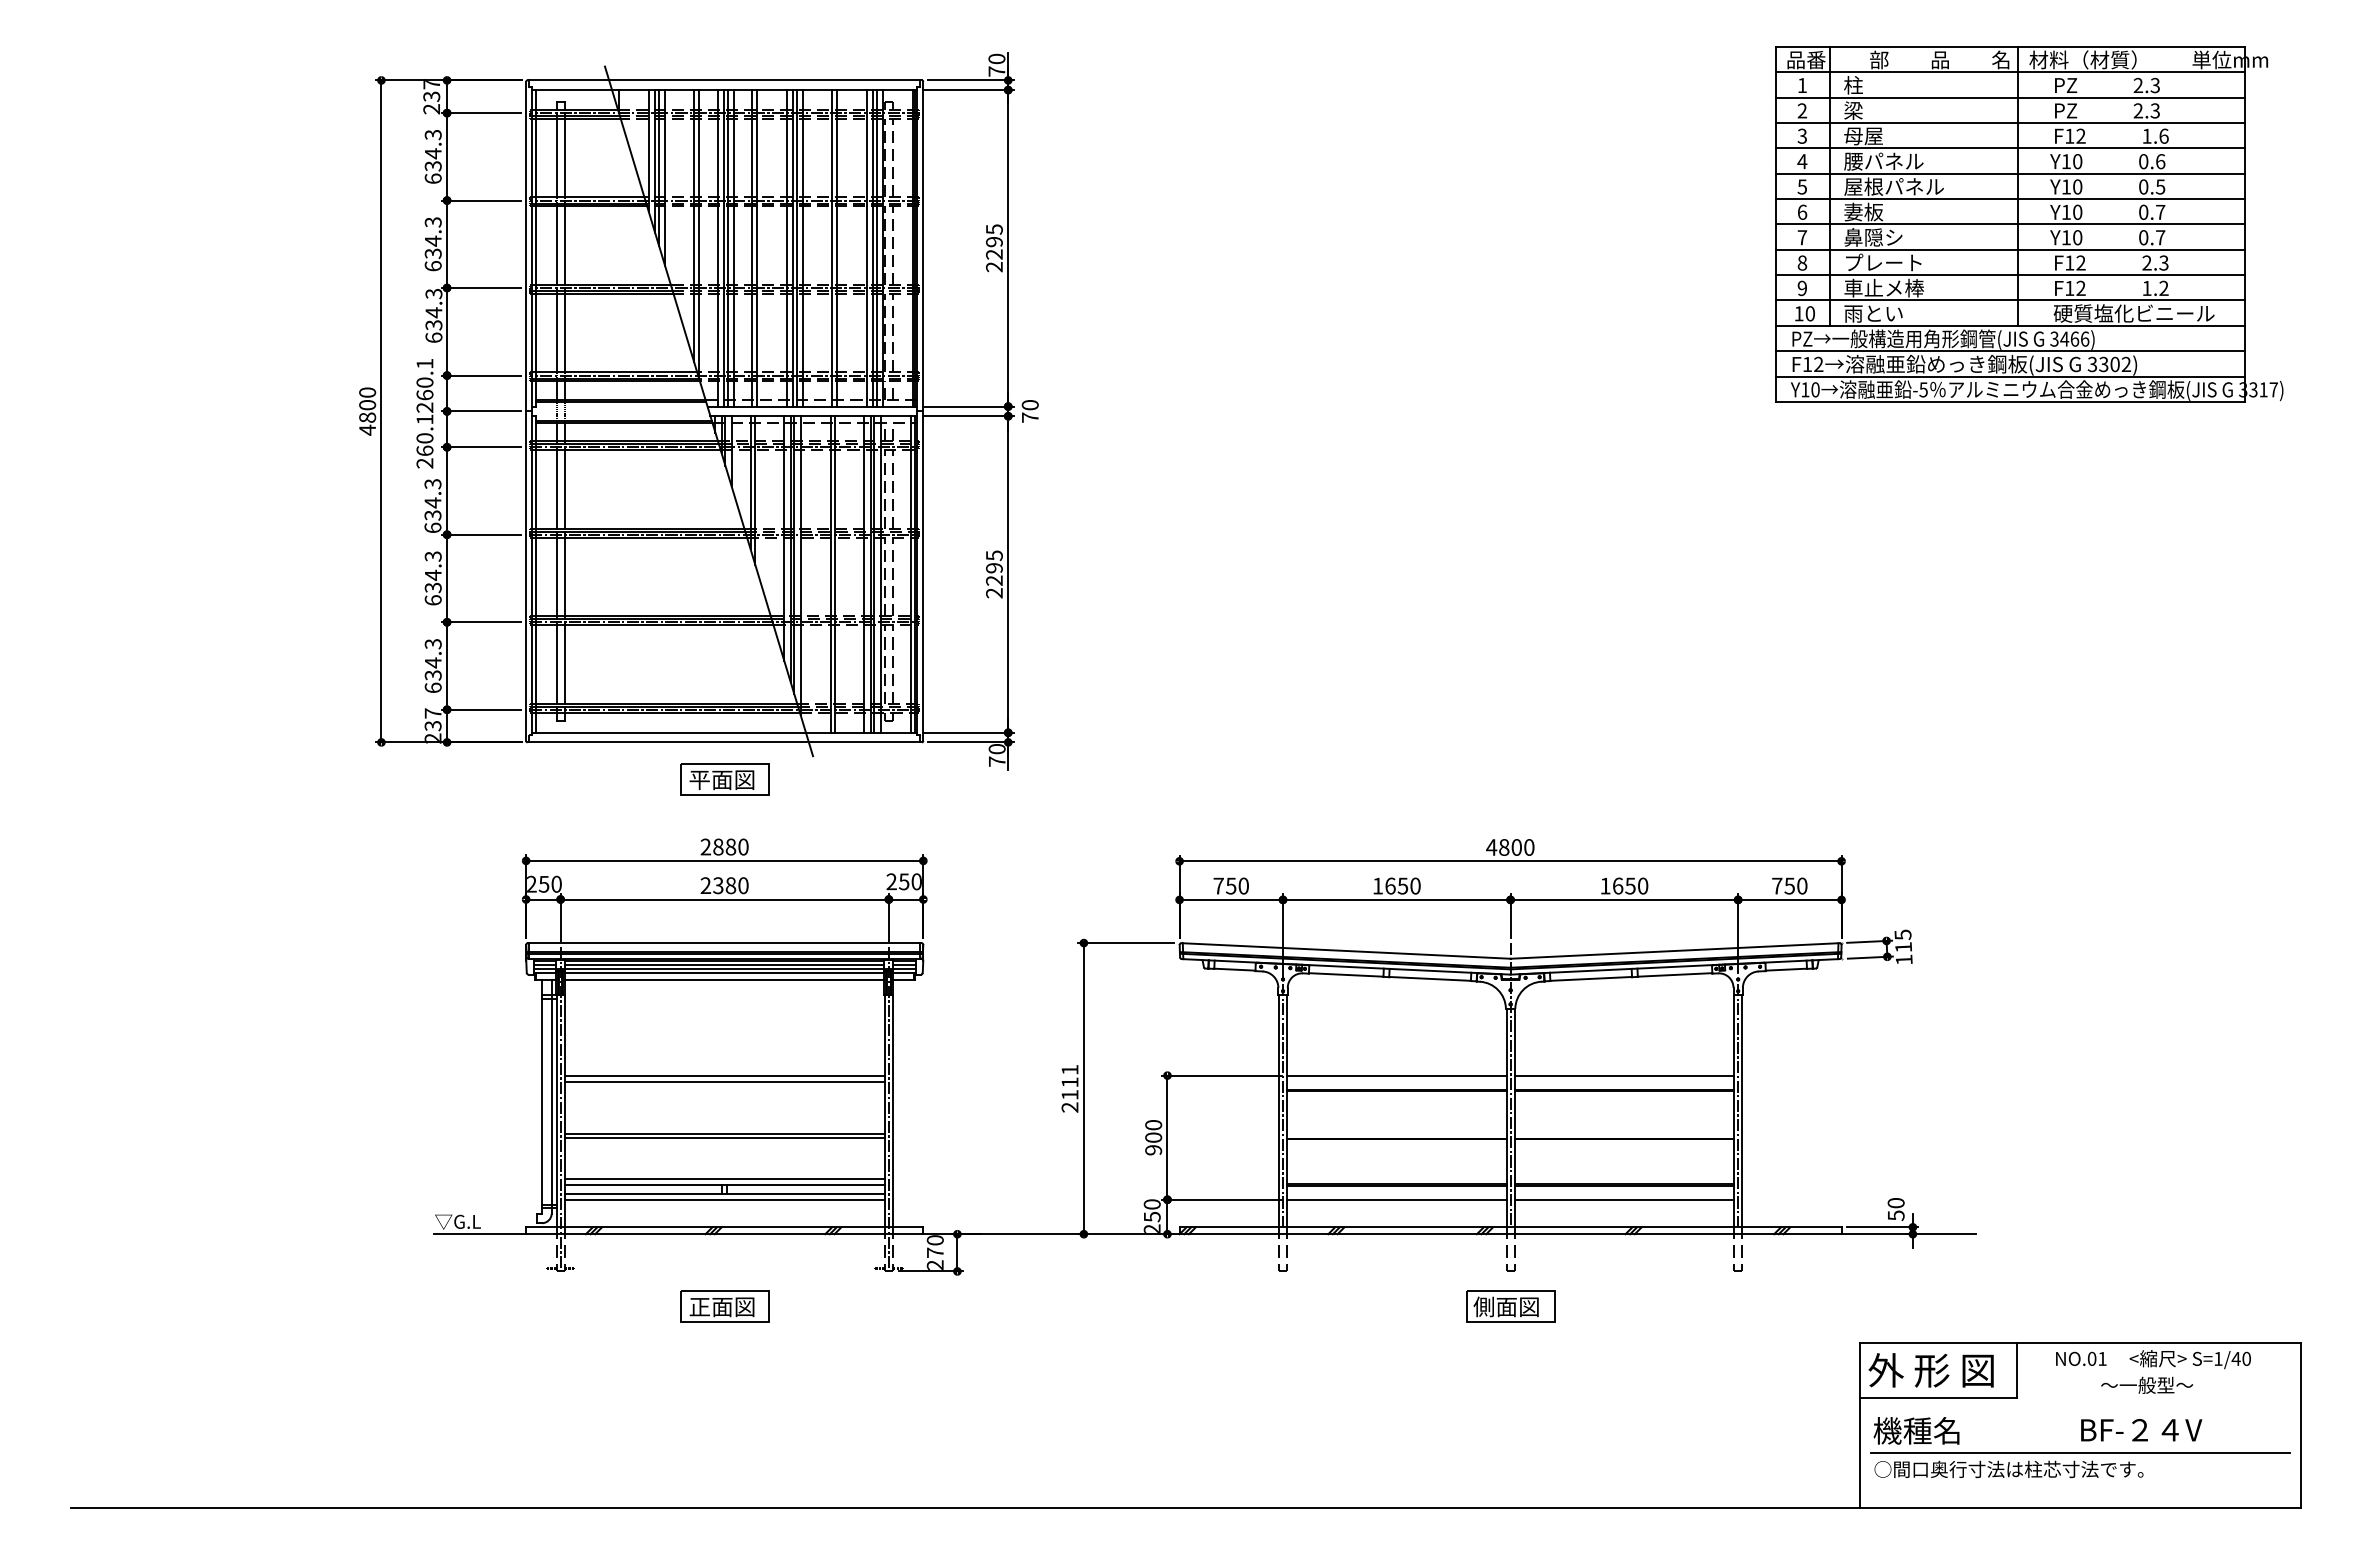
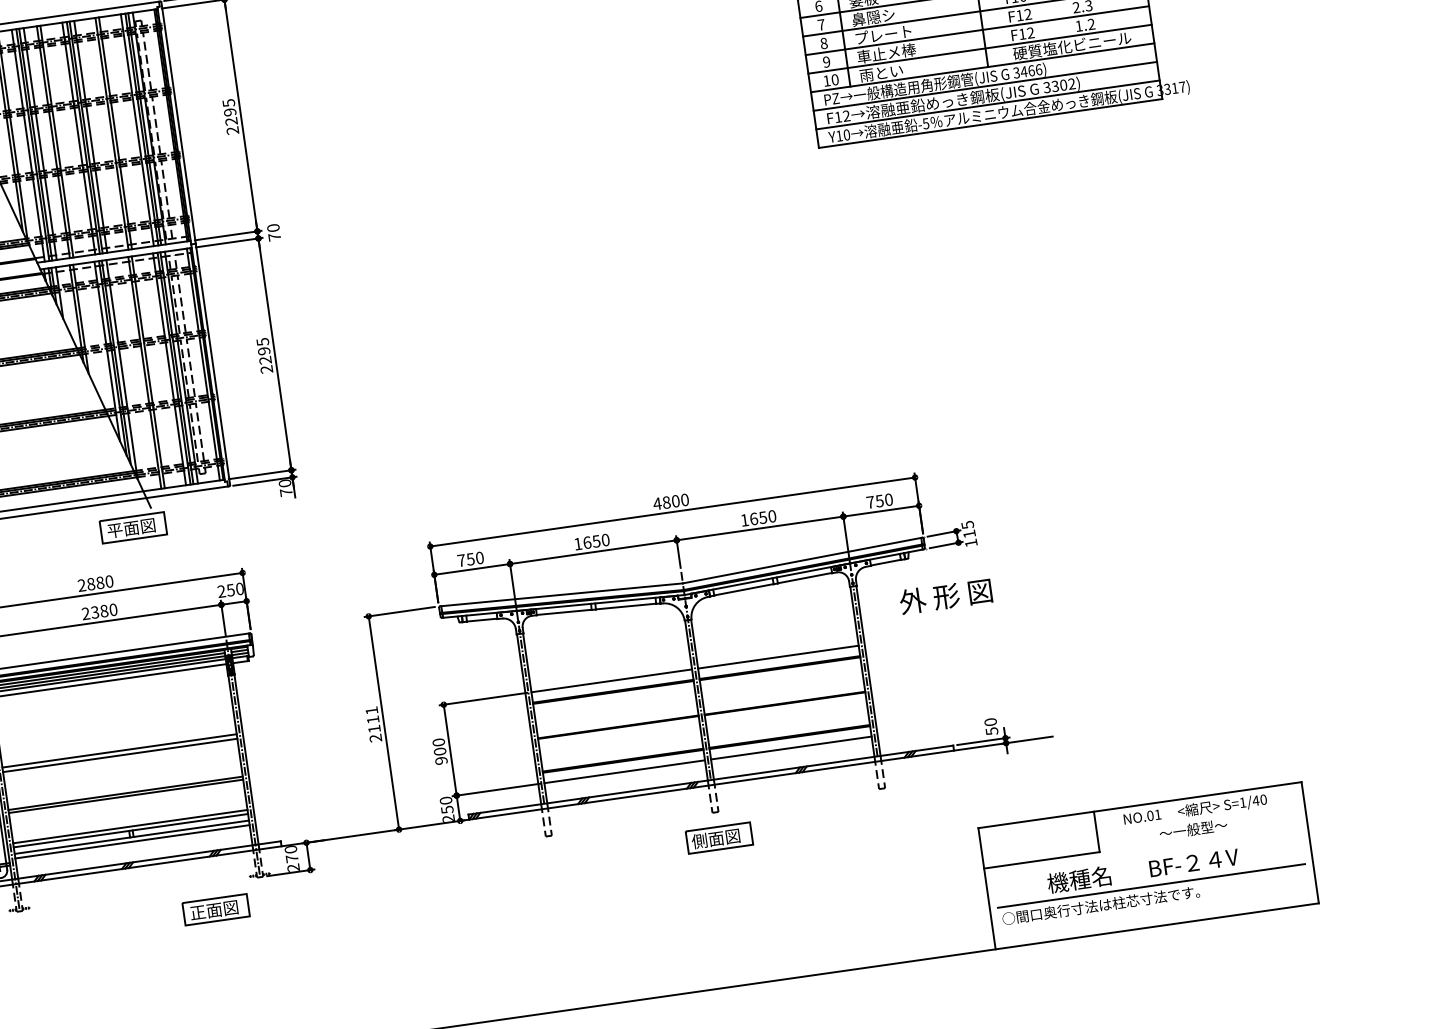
part: (724, 779) -> (133, 527), moved
part: (724, 1306) -> (215, 909), moved
text: (1930, 1370) -> (945, 596), moved
text: (1916, 1430) -> (1079, 879), moved

